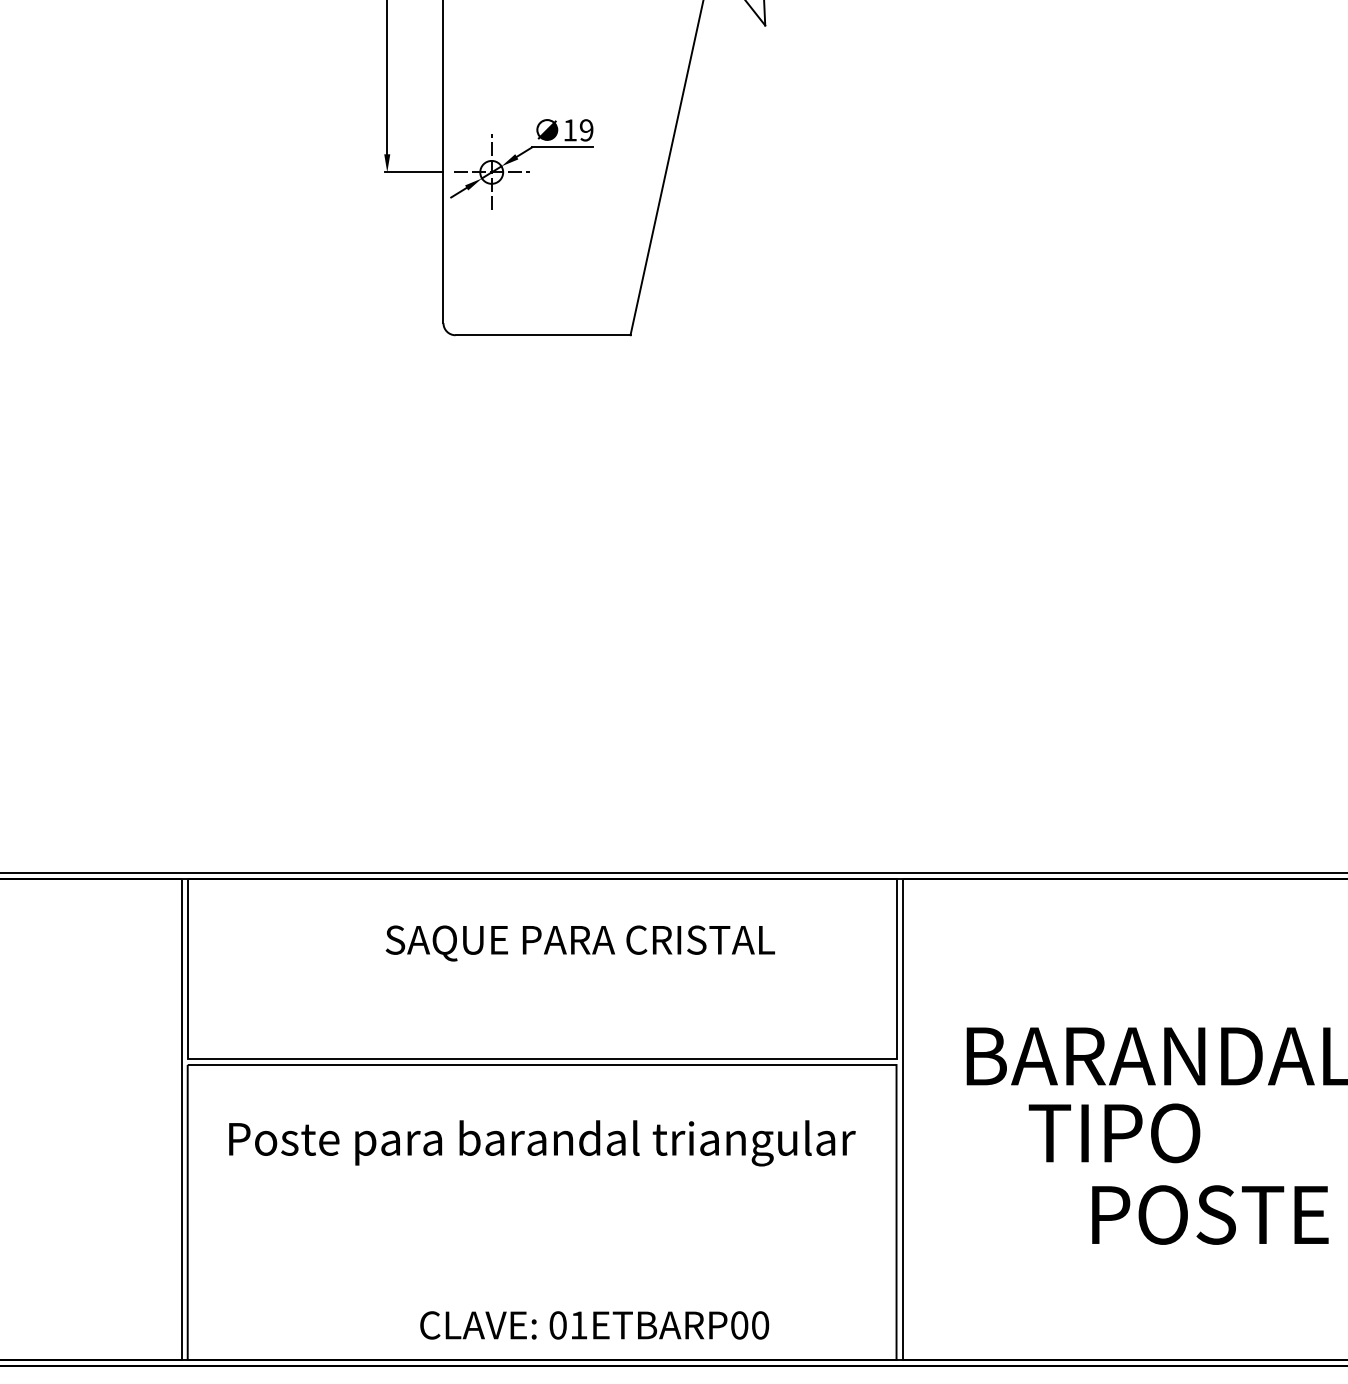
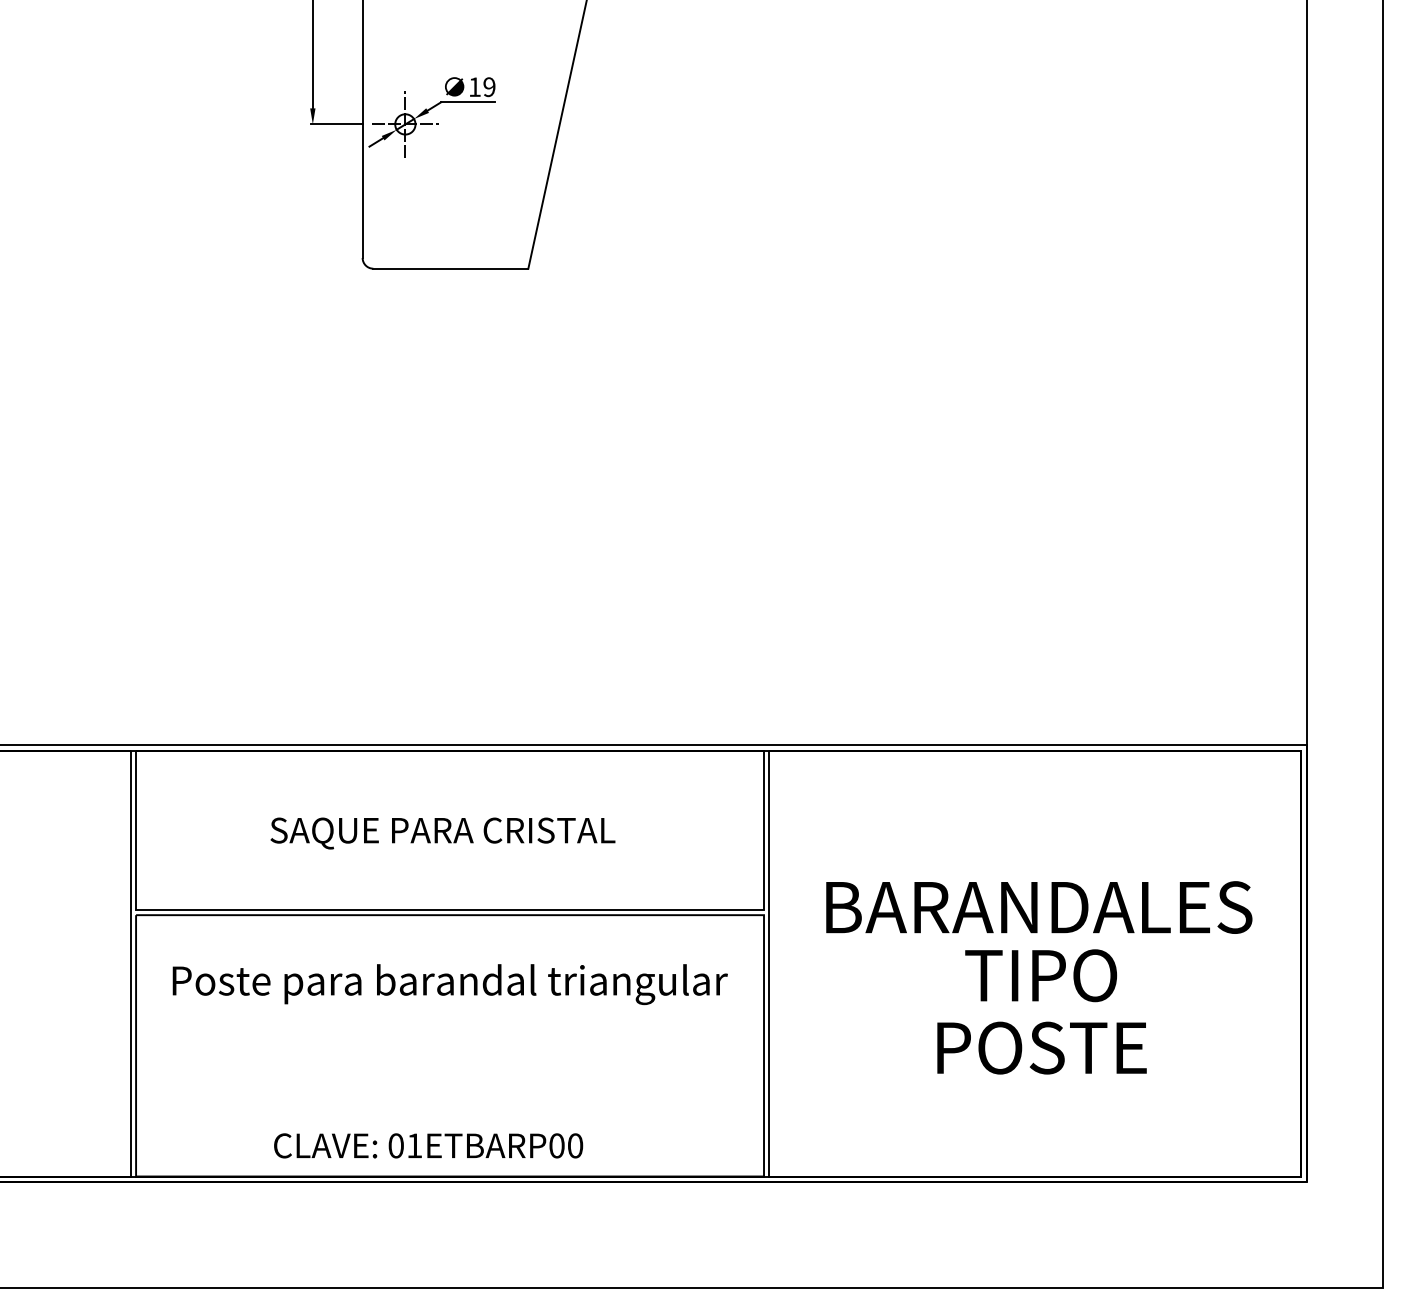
text: (579, 943) -> (442, 833), moved
text: (1113, 1133) -> (1040, 975), moved
text: (594, 1324) -> (428, 1145), moved

